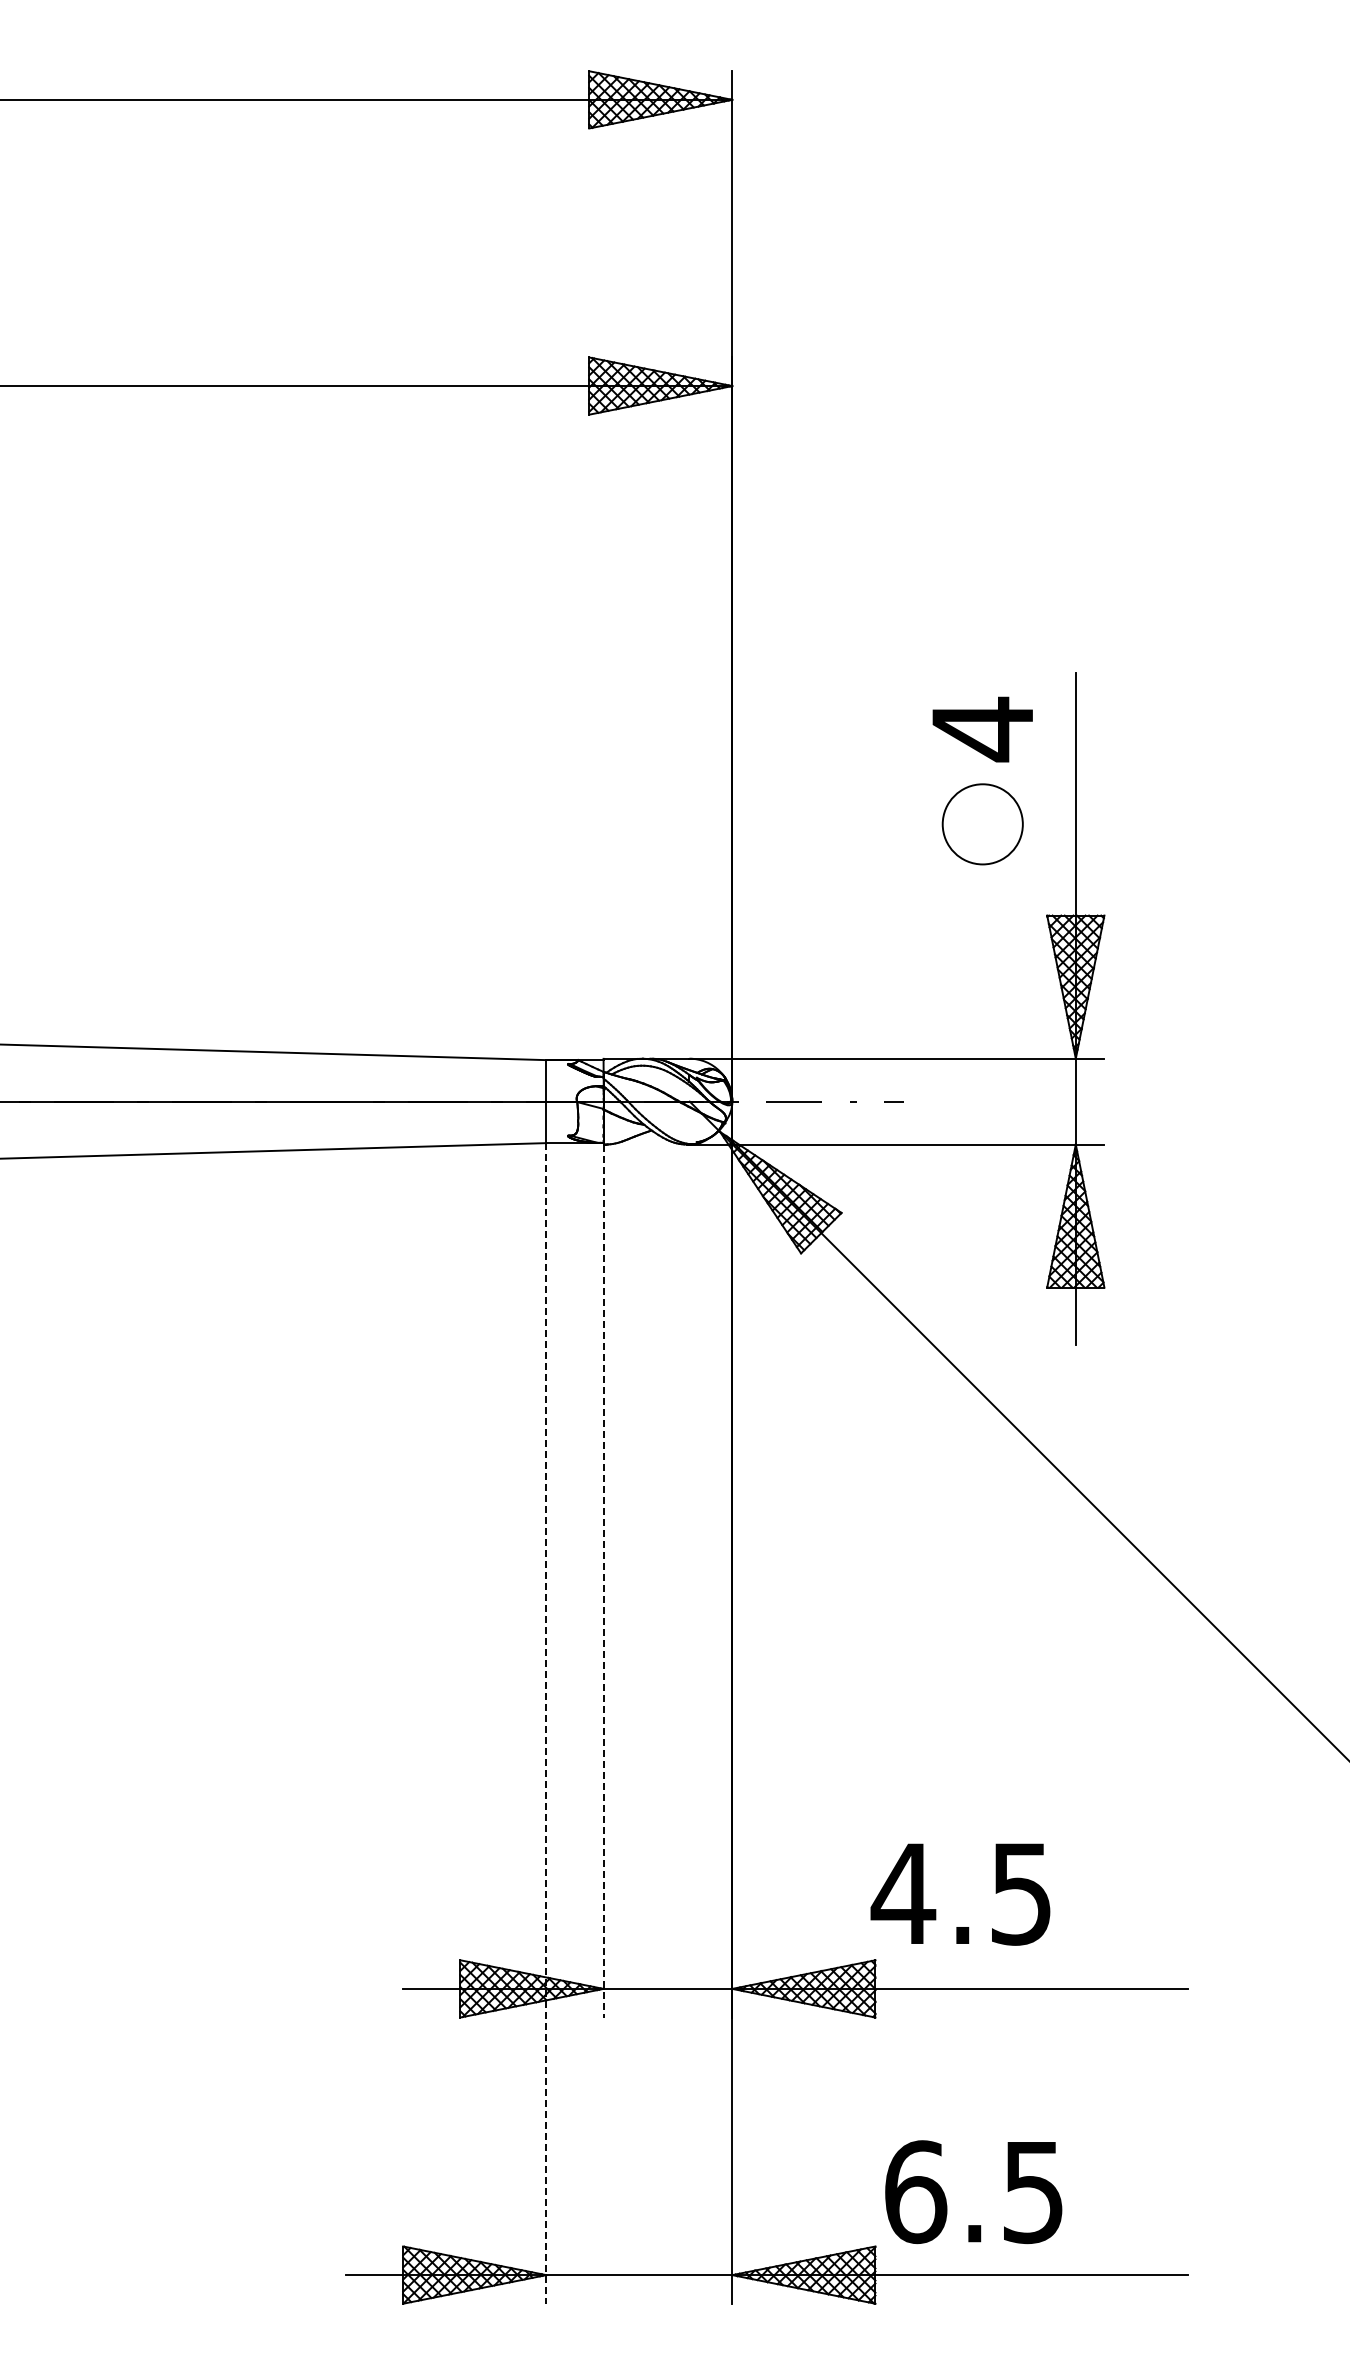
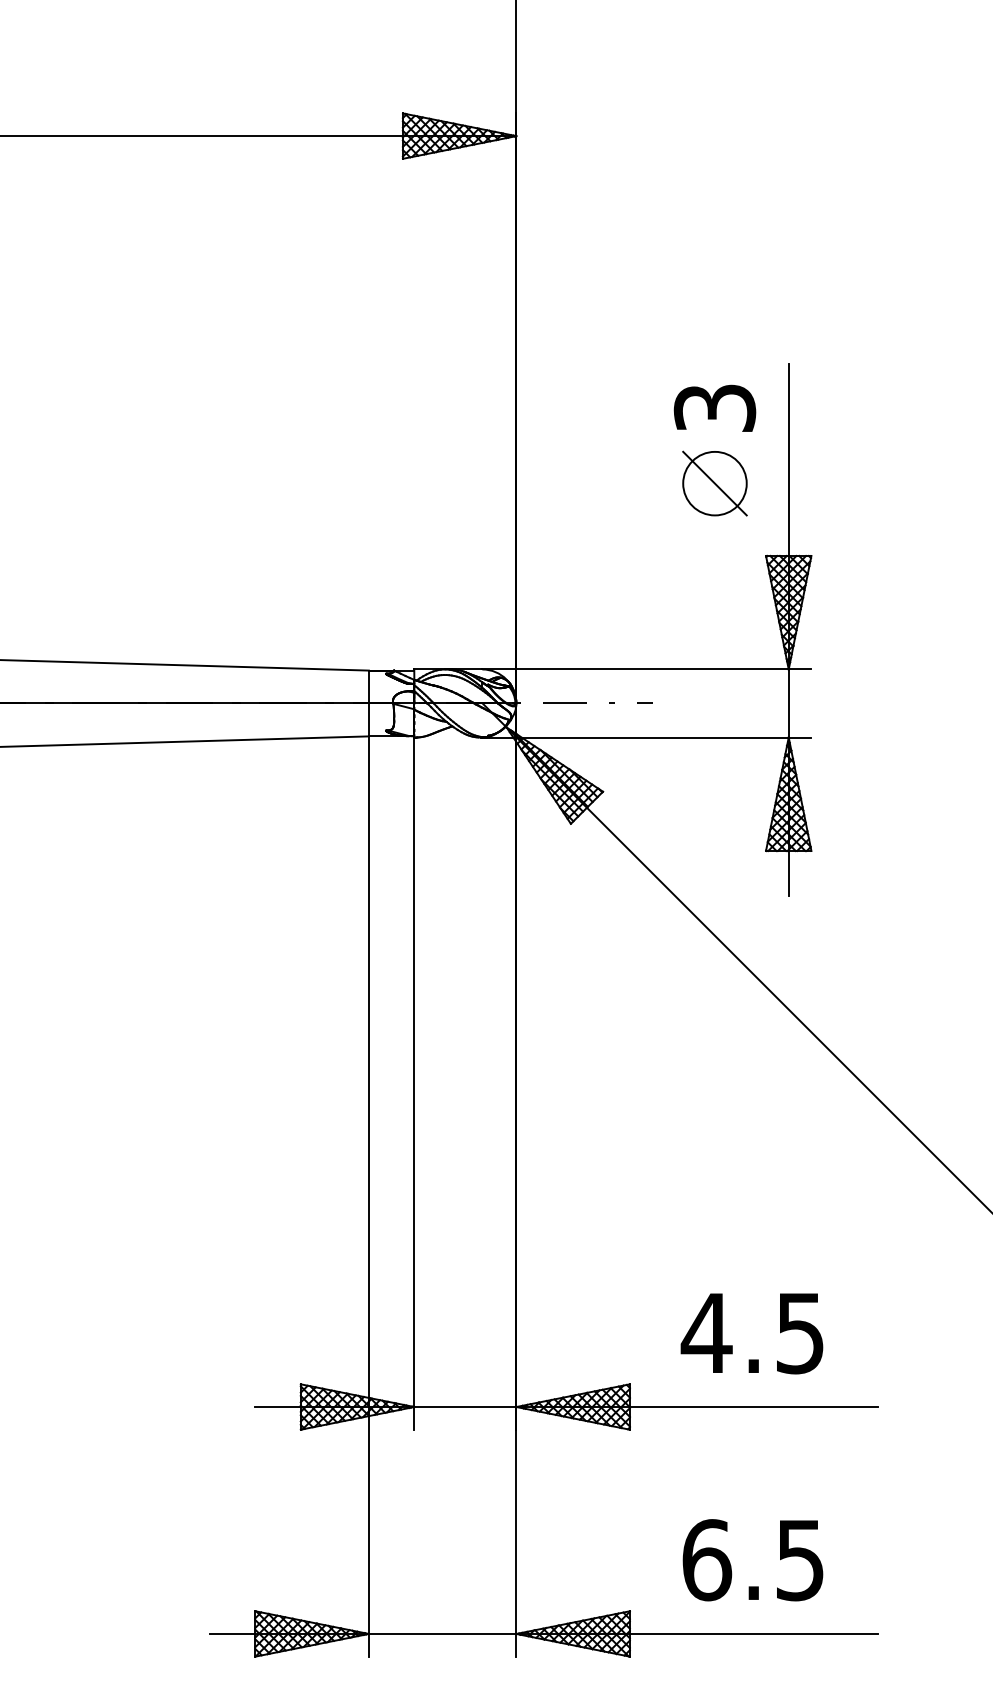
text: (982, 729) -> (714, 408), 4 -> 3
line: (982, 824) -> (714, 483), added
line: (603, 1581) -> (414, 1083), dashed -> solid
line: (546, 1723) -> (369, 1196), dashed -> solid
text: (960, 1894) -> (752, 1333), moved
text: (973, 2192) -> (752, 1560), moved

